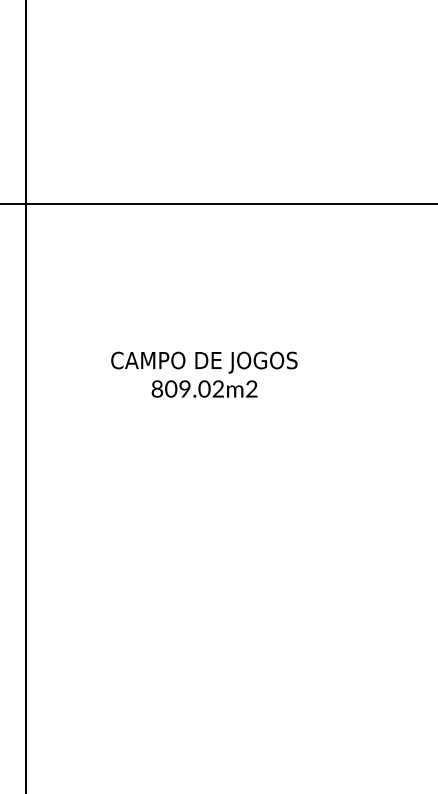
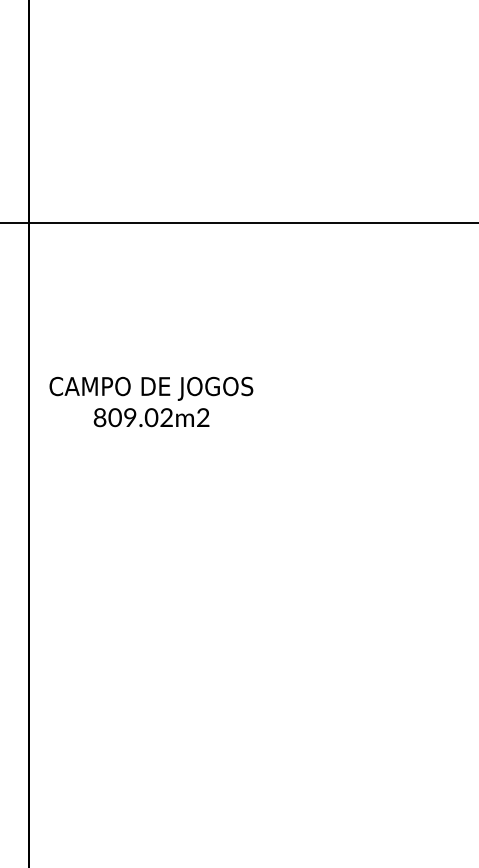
text: (204, 374) -> (151, 401), moved

